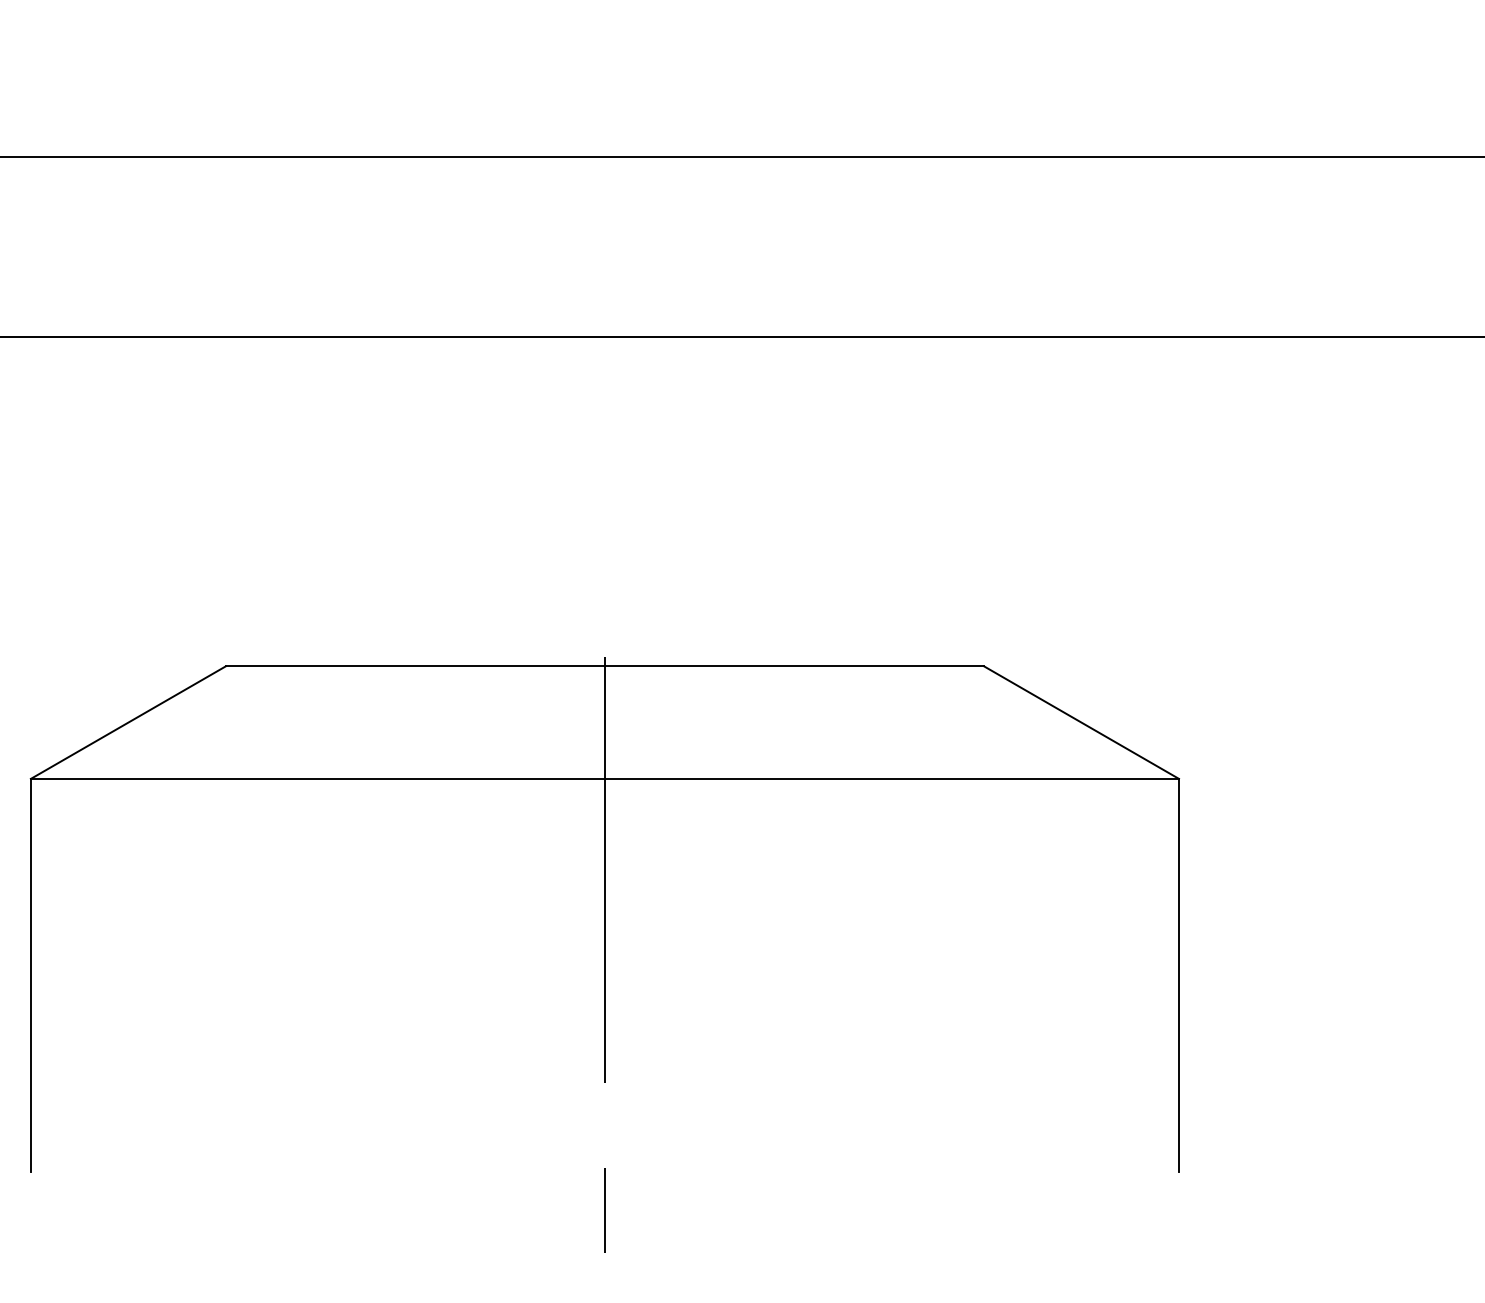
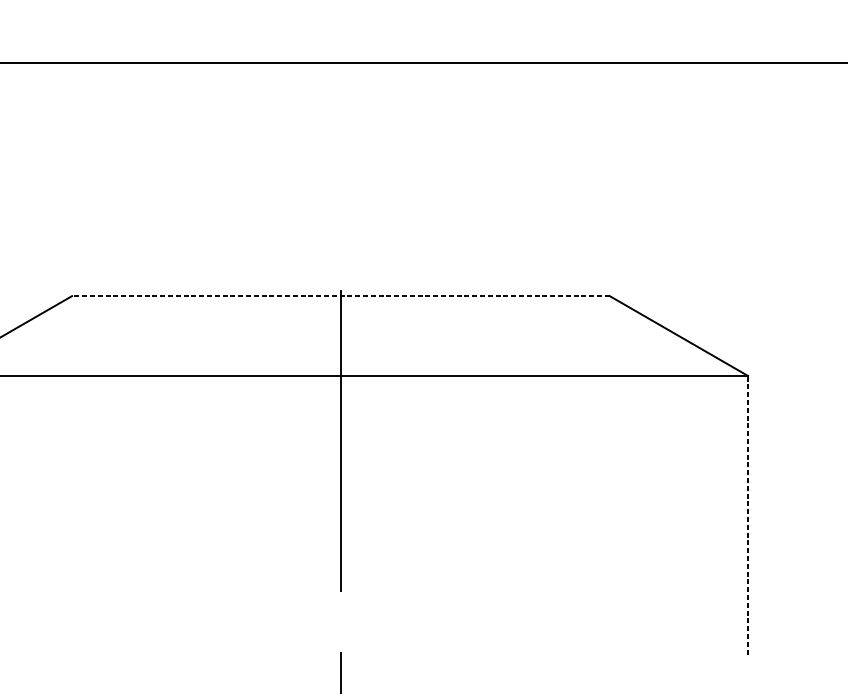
line: (604, 666) -> (340, 296), solid -> dashed
line: (1179, 974) -> (748, 514), solid -> dashed

